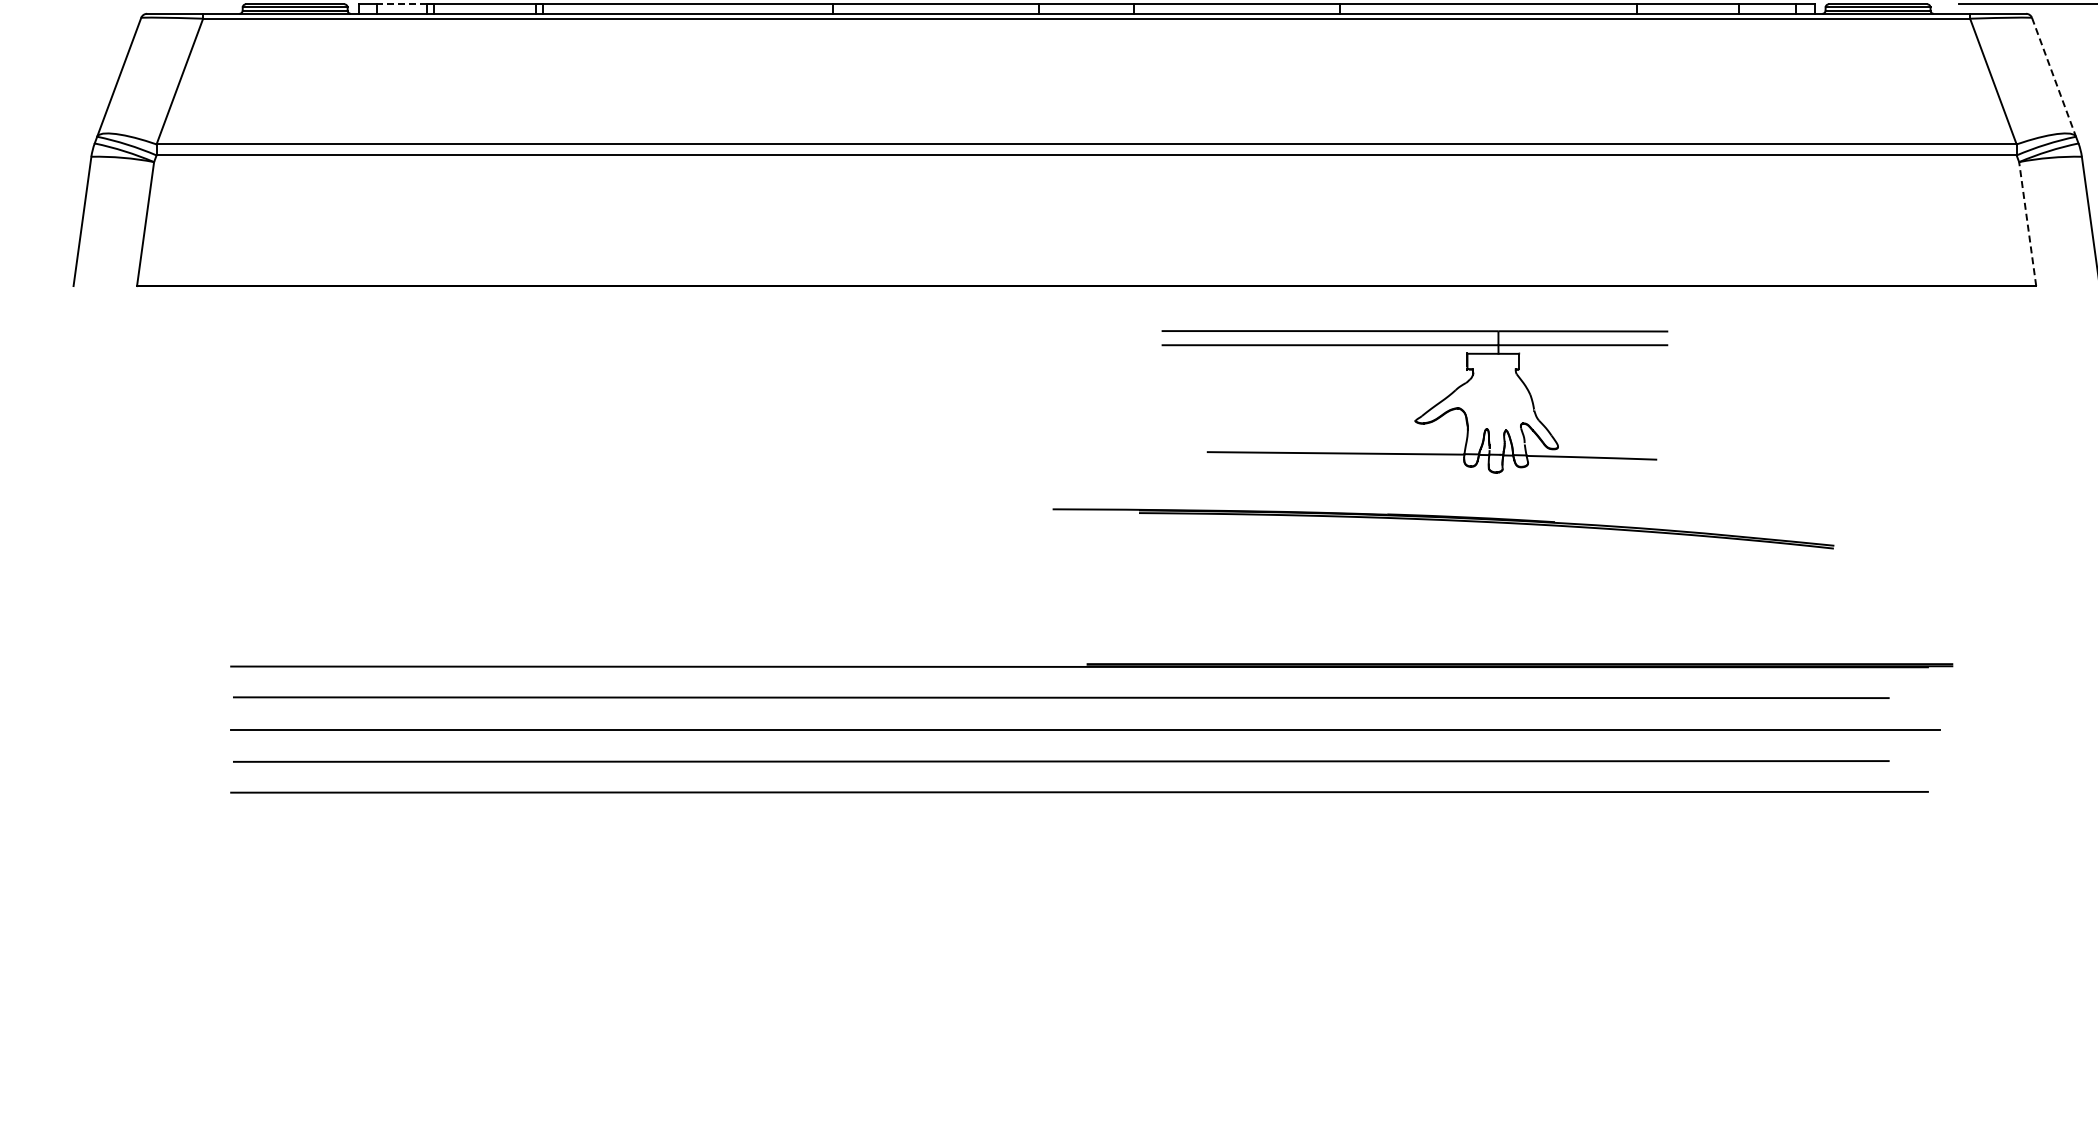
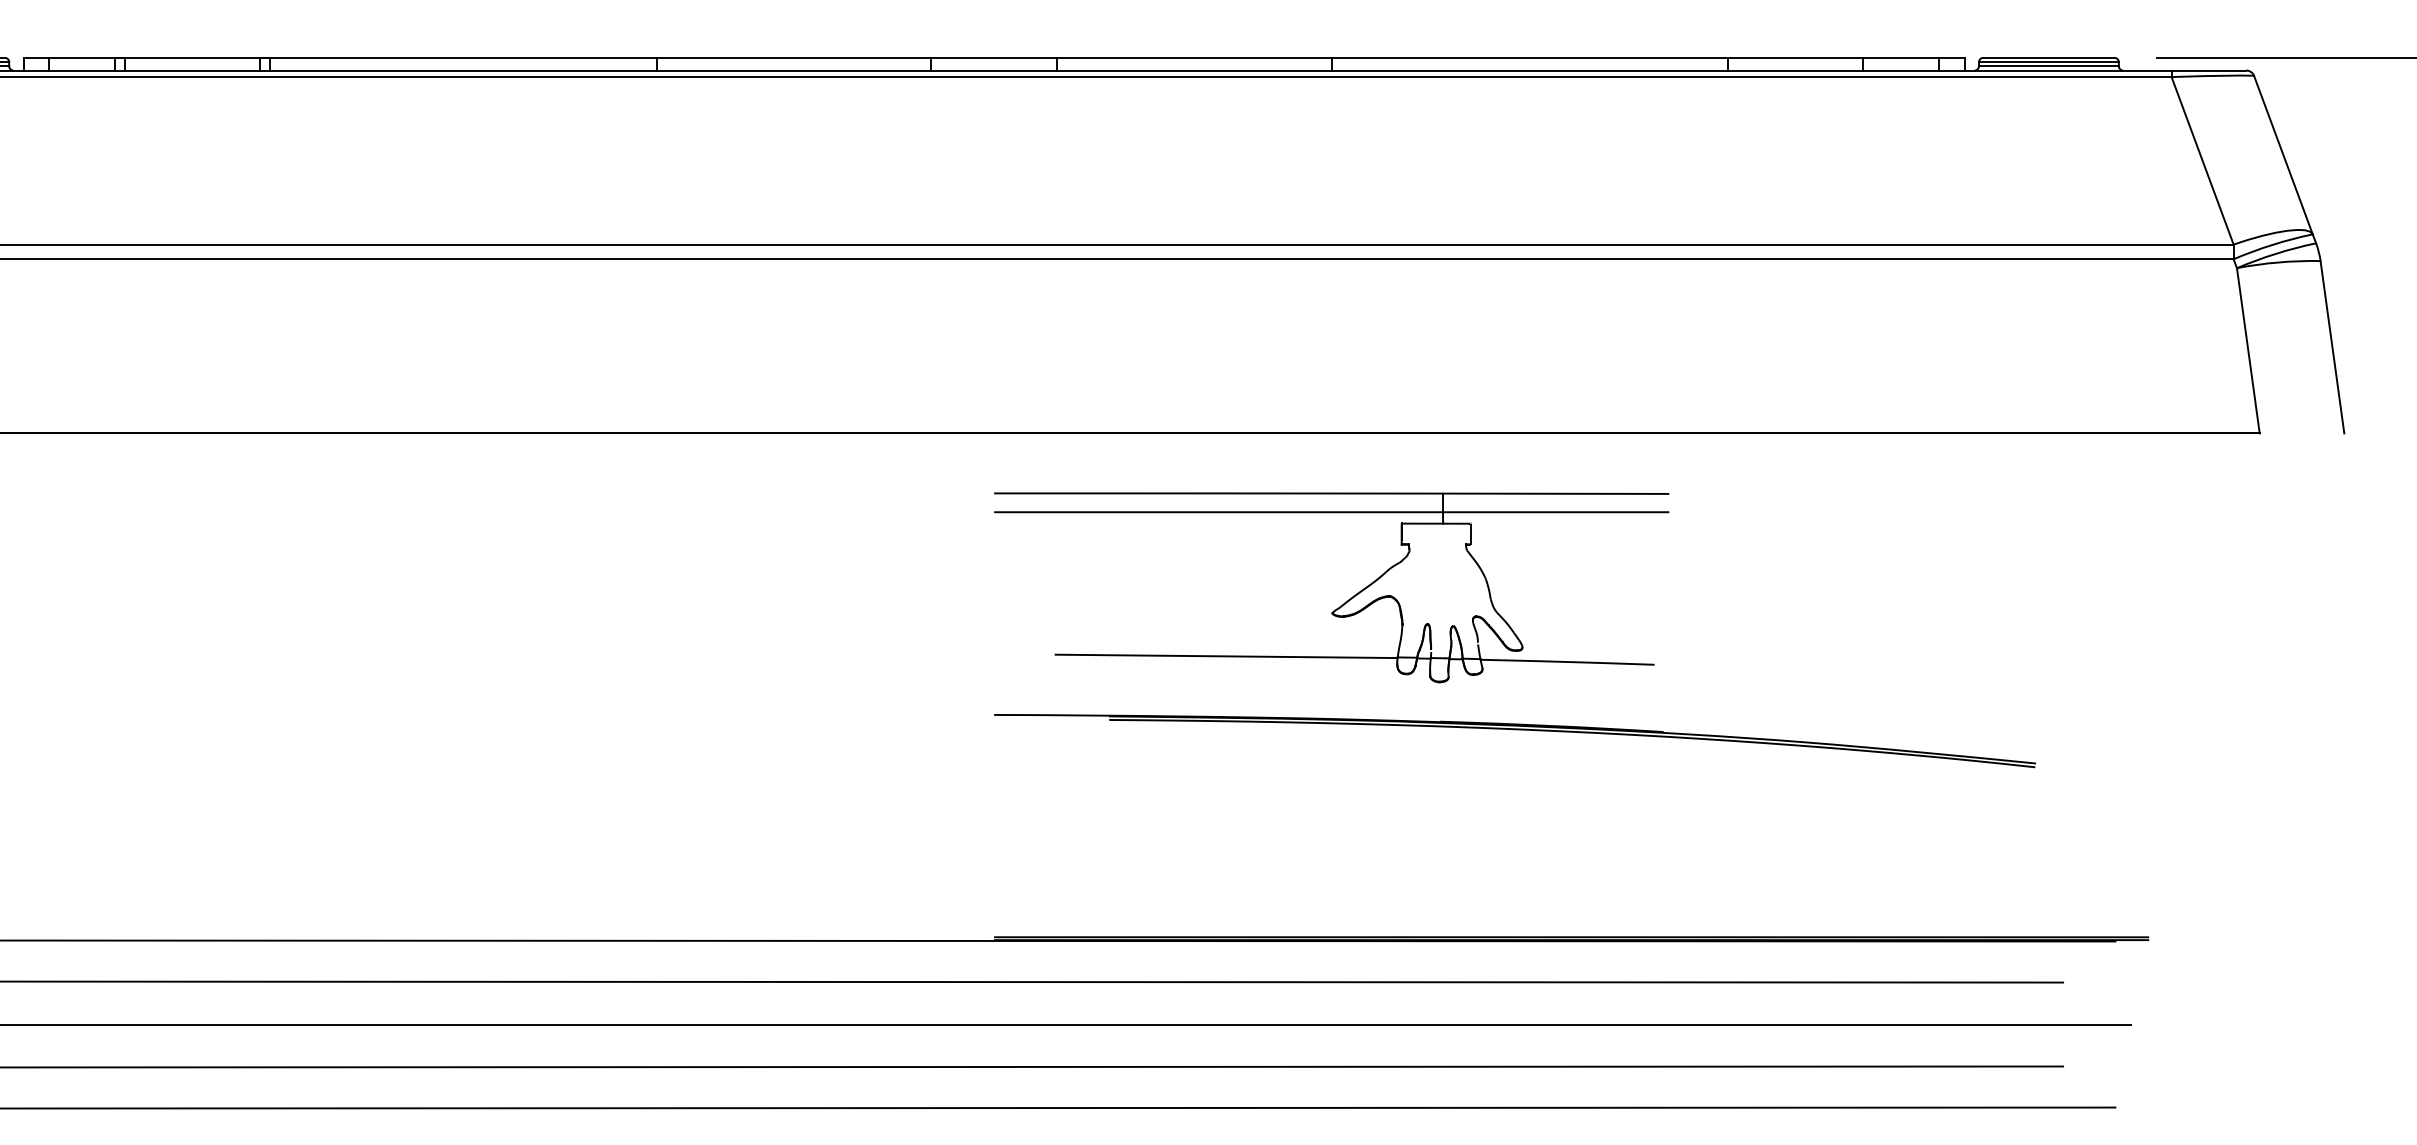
line: (402, 4) -> (82, 58), dashed -> solid
line: (2054, 77) -> (2284, 155), dashed -> solid
line: (2027, 224) -> (2248, 351), dashed -> solid
part: (1424, 412) -> (1344, 601), moved
part: (1446, 521) -> (1519, 731), moved

